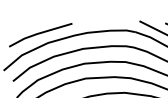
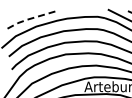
line: (38, 33) -> (28, 19), solid -> dashed

